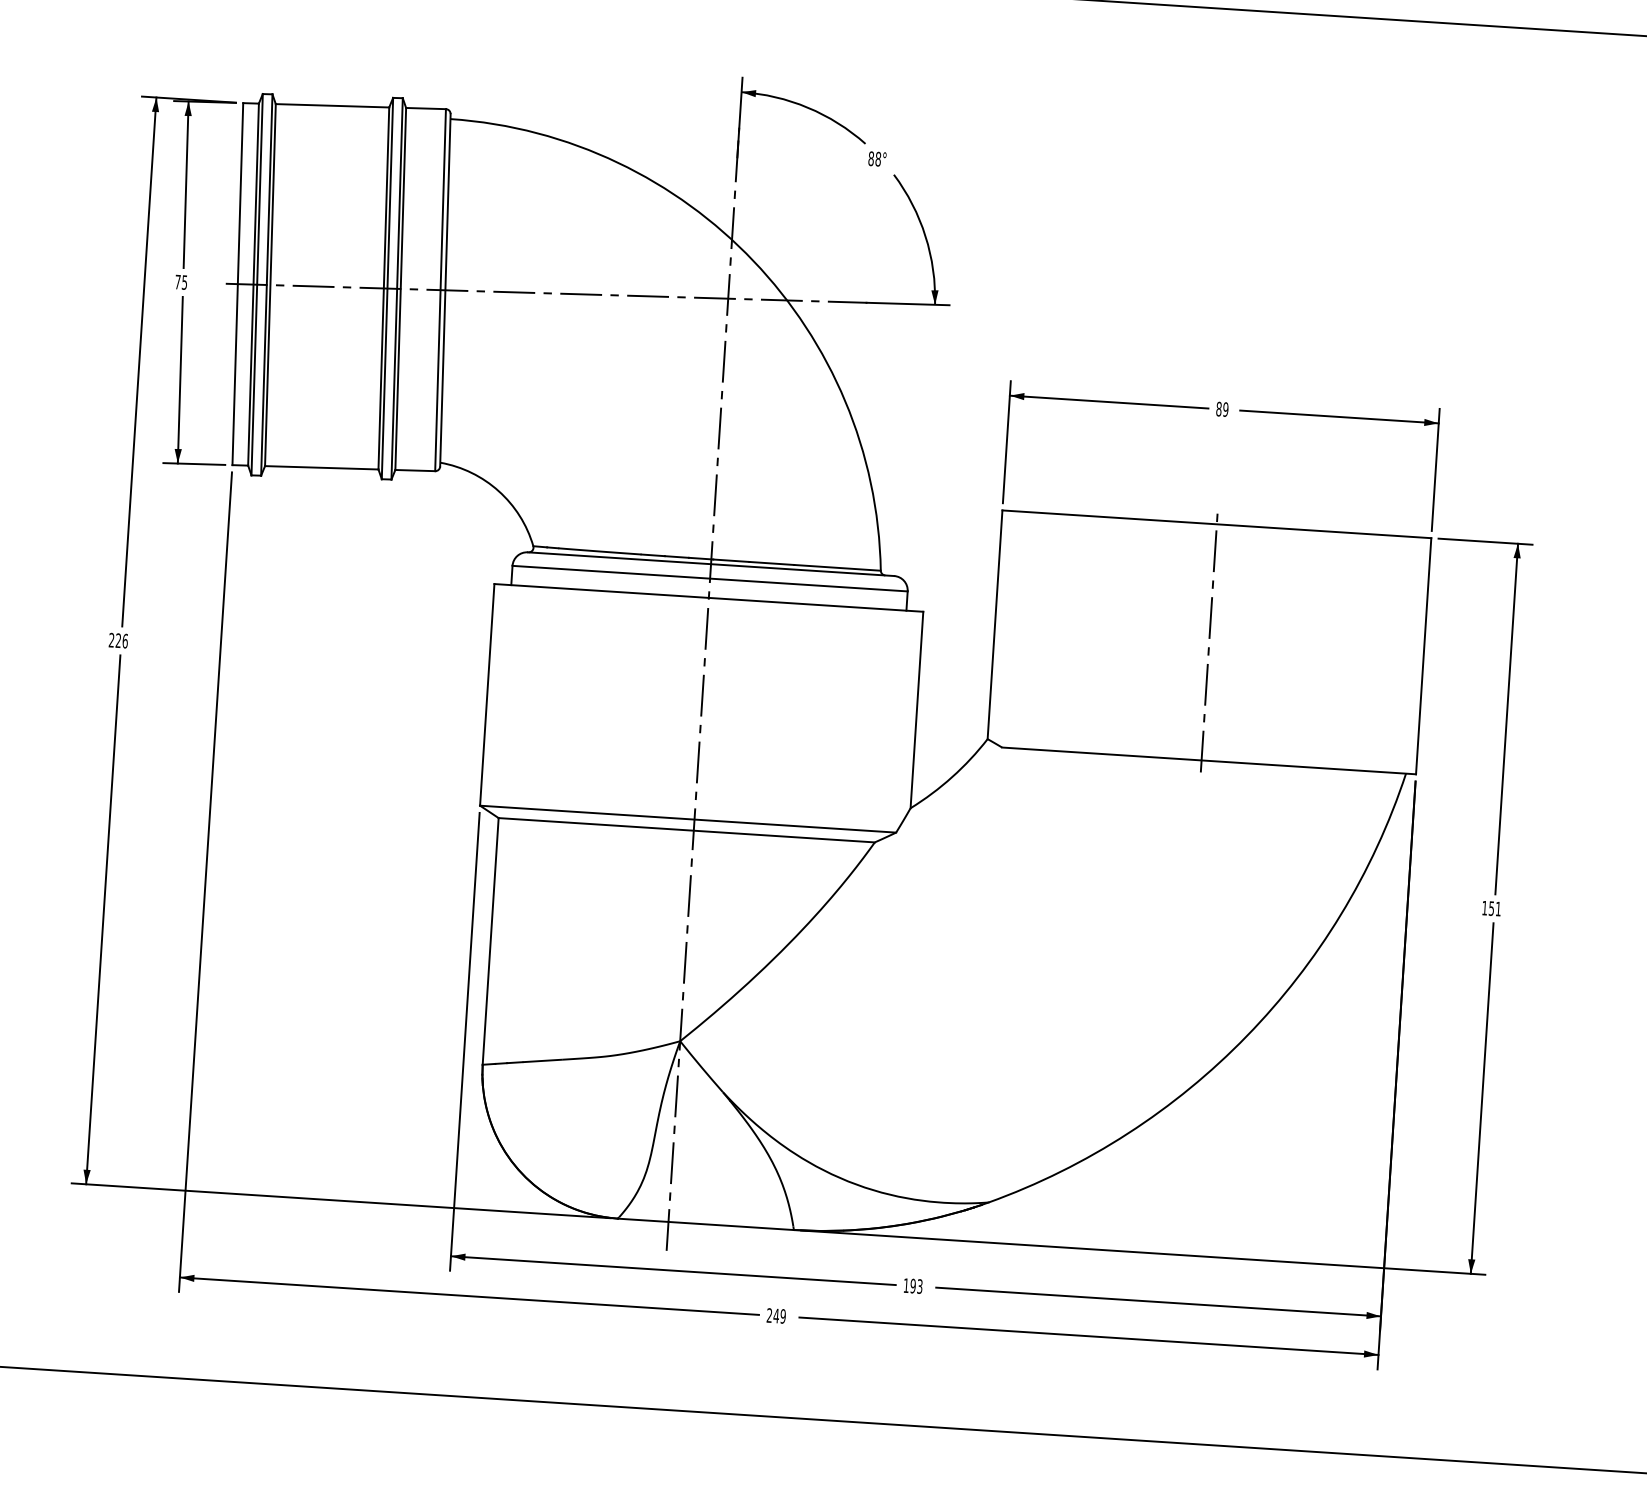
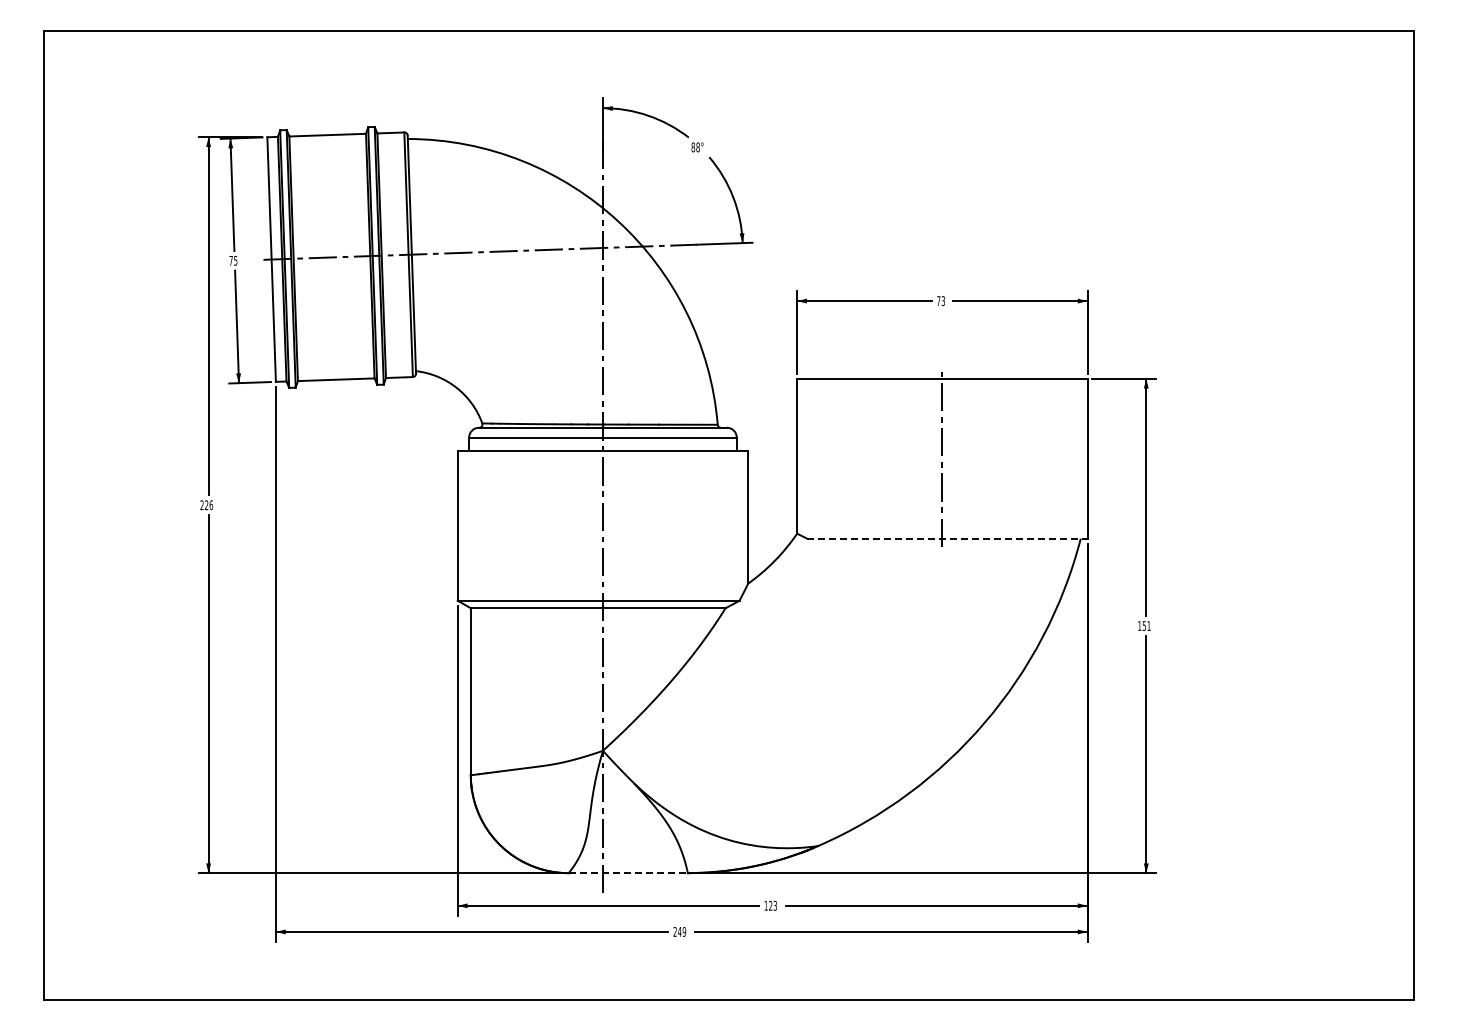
text: (1223, 410) -> (941, 301), 89 -> 73
line: (1209, 760) -> (947, 538), solid -> dashed
line: (706, 1224) -> (628, 873), solid -> dashed
text: (912, 1285) -> (770, 905), 193 -> 123

